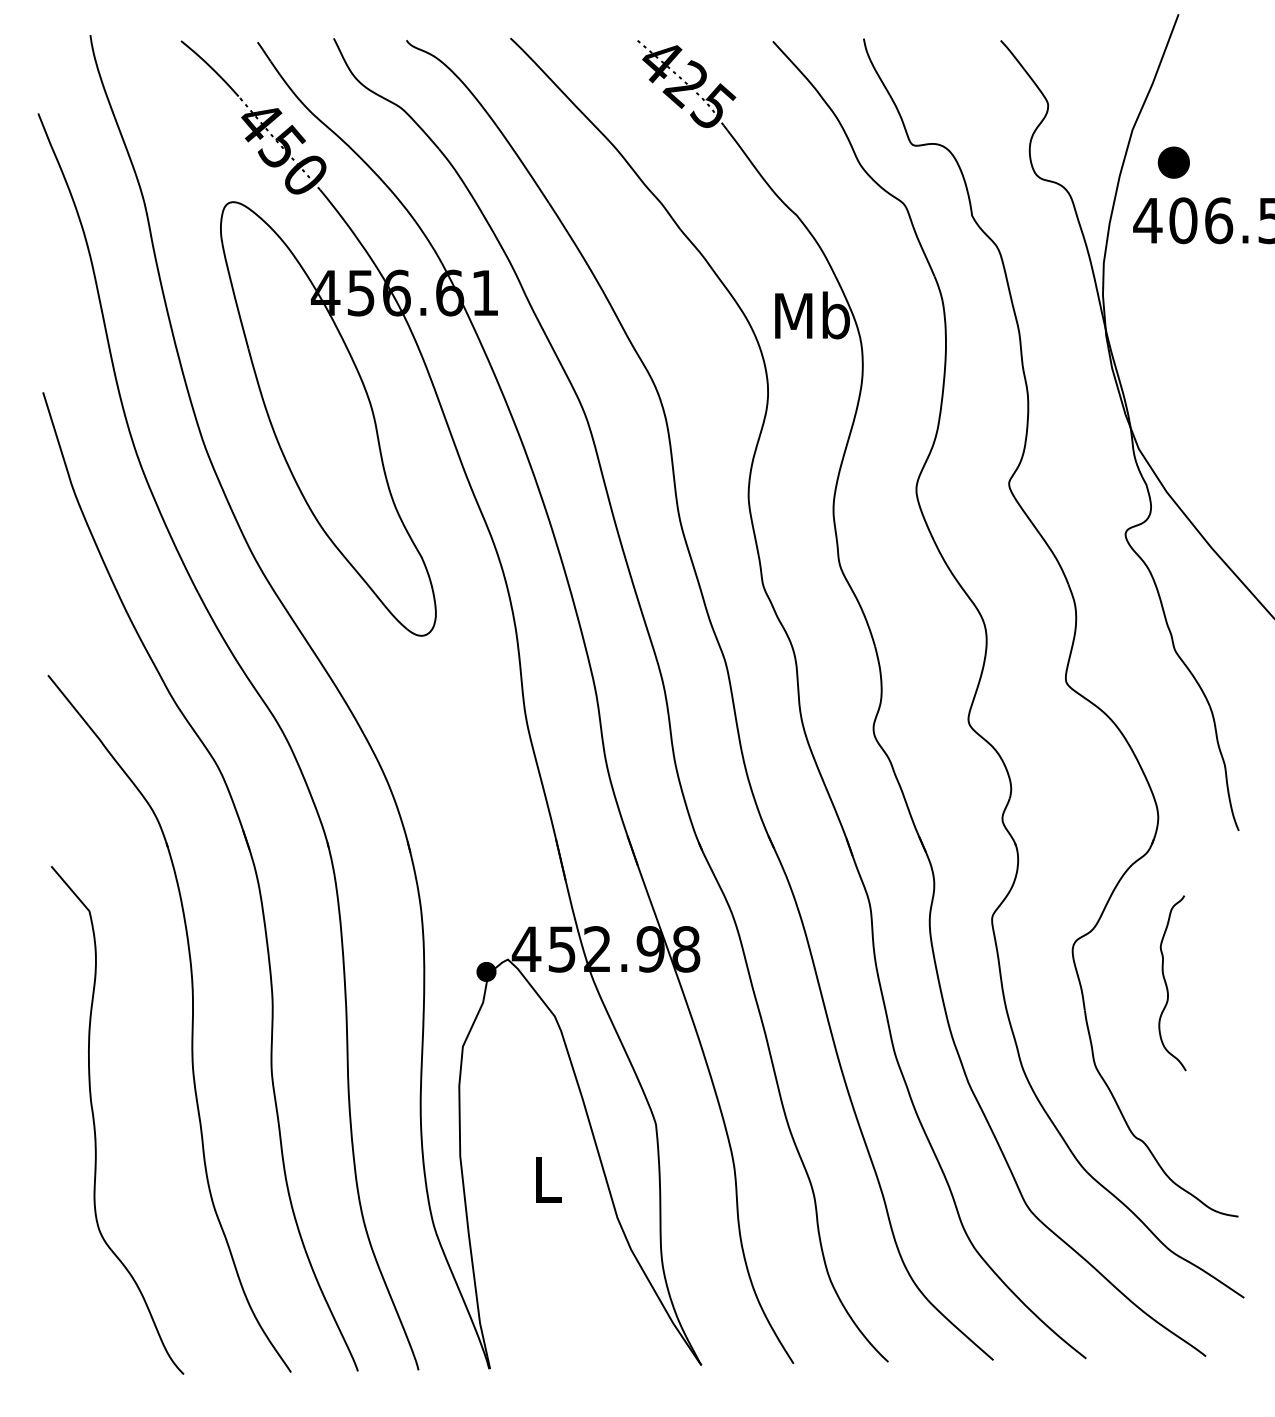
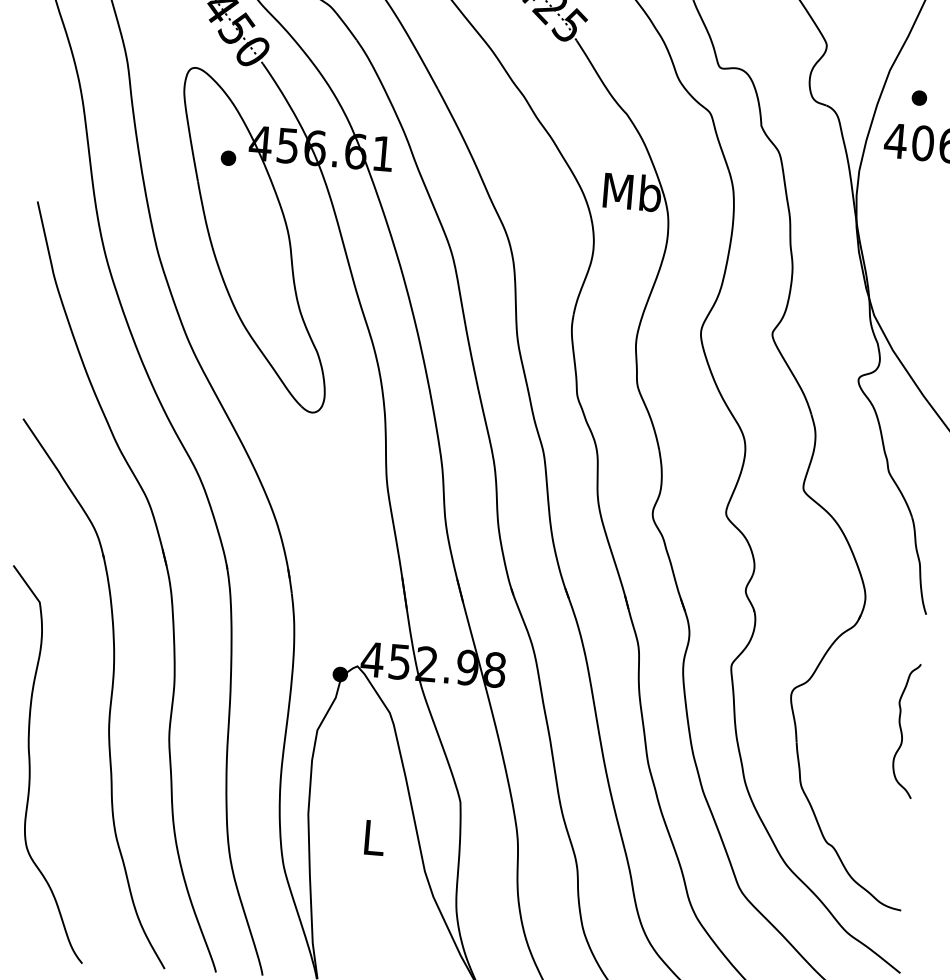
part: (1173, 162) -> (919, 98), size x0.62
part: (285, 315) -> (228, 158), added
curve: (1167, 985) -> (902, 732), moved

